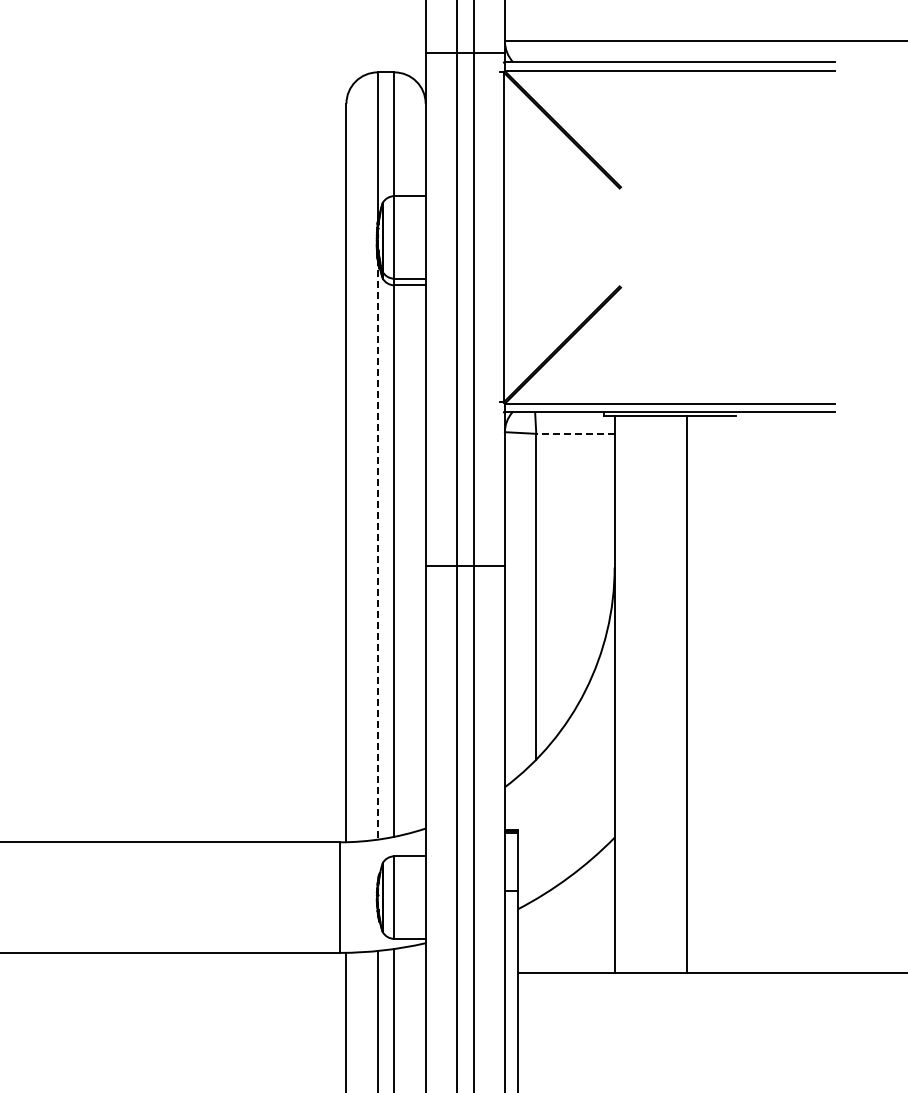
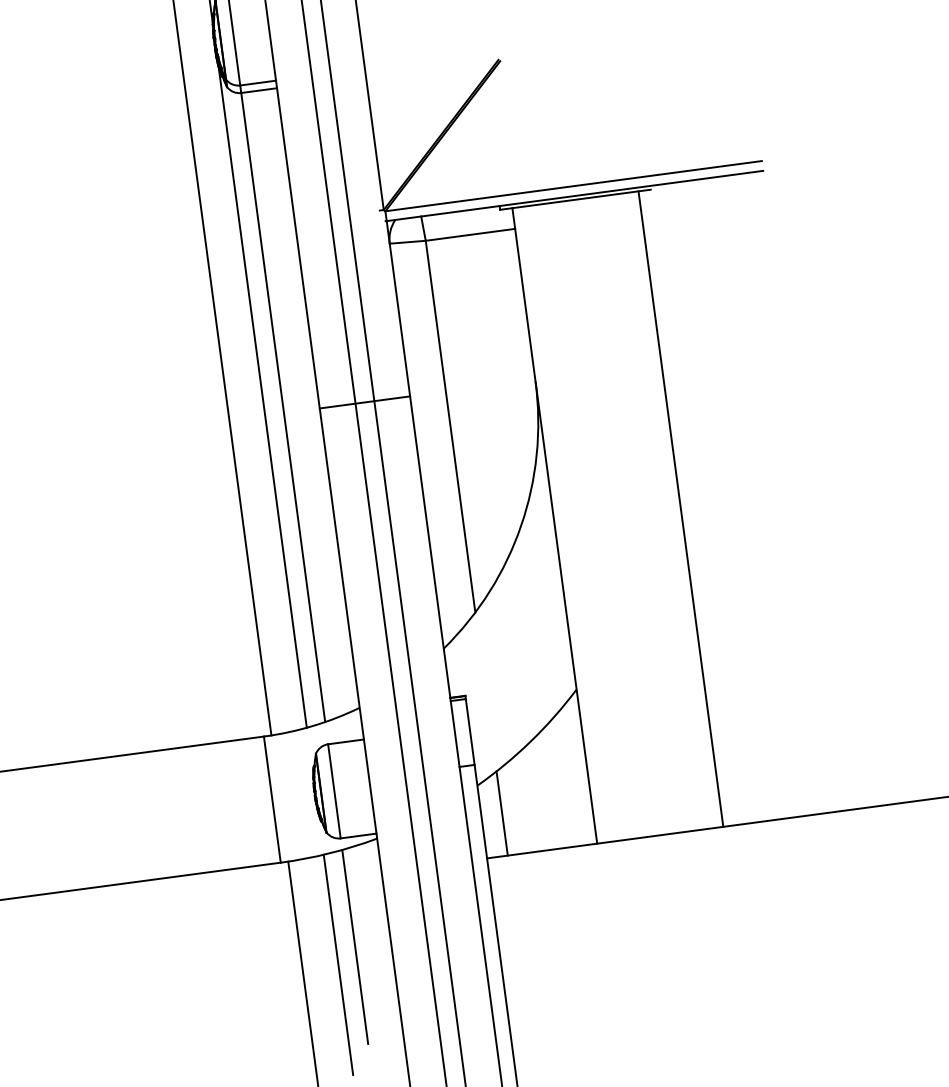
line: (574, 433) -> (469, 234), dashed -> solid
line: (377, 550) -> (262, 398), dashed -> solid
line: (687, 693) -> (681, 508), moved
line: (536, 935) -> (502, 812), added

